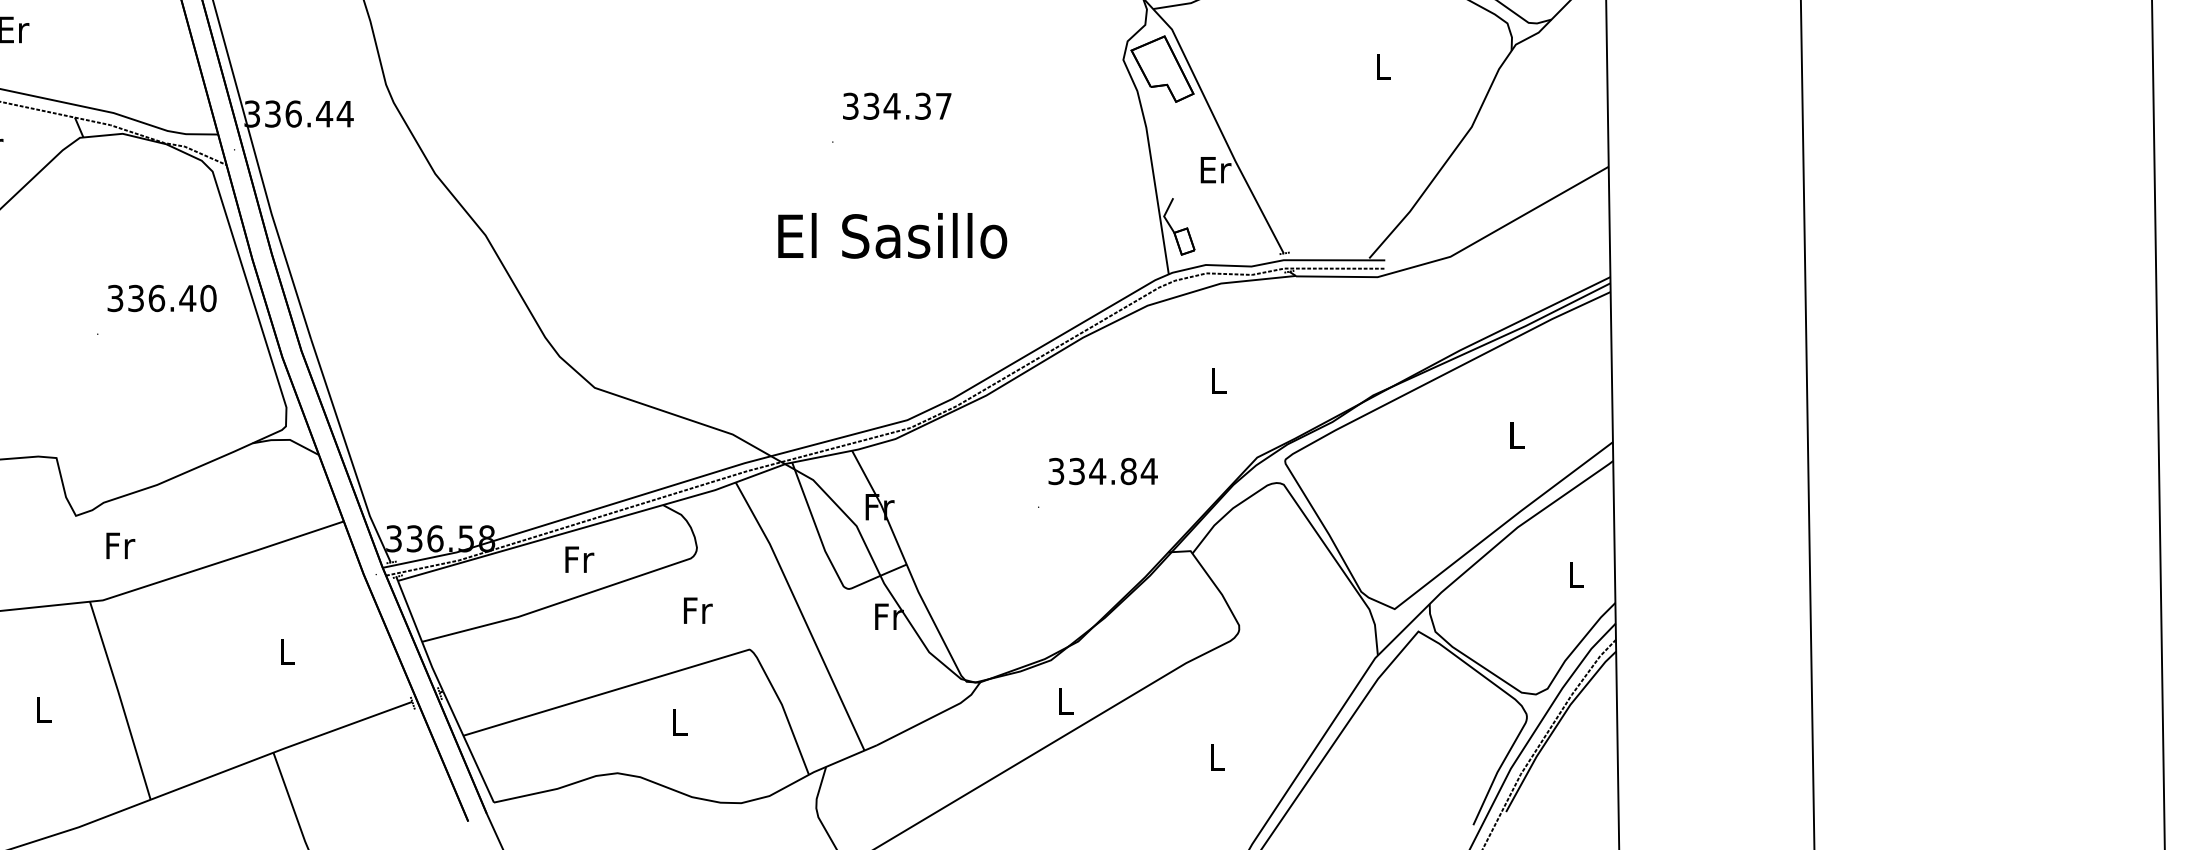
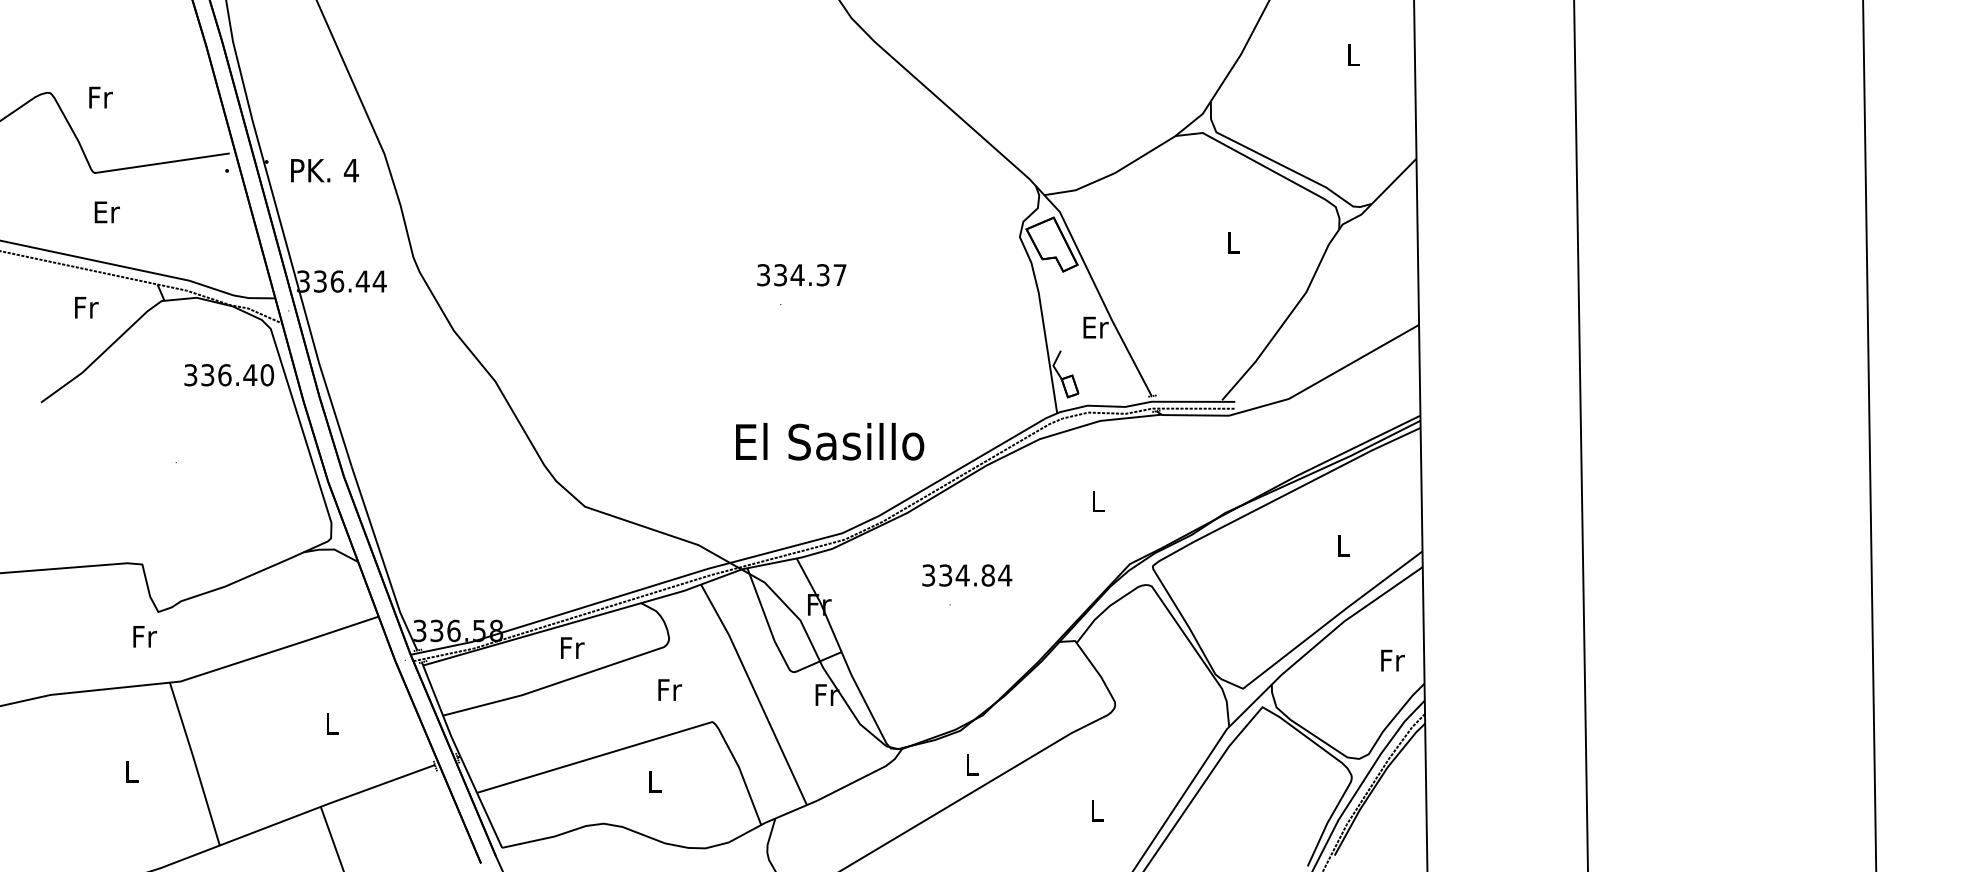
text: (896, 106) -> (801, 275), moved
text: (893, 235) -> (830, 441), moved
text: (161, 298) -> (228, 375), moved
text: (1103, 471) -> (967, 575), moved
text: (121, 545) -> (145, 636), moved
text: (1576, 574) -> (1392, 660), L -> Fr

